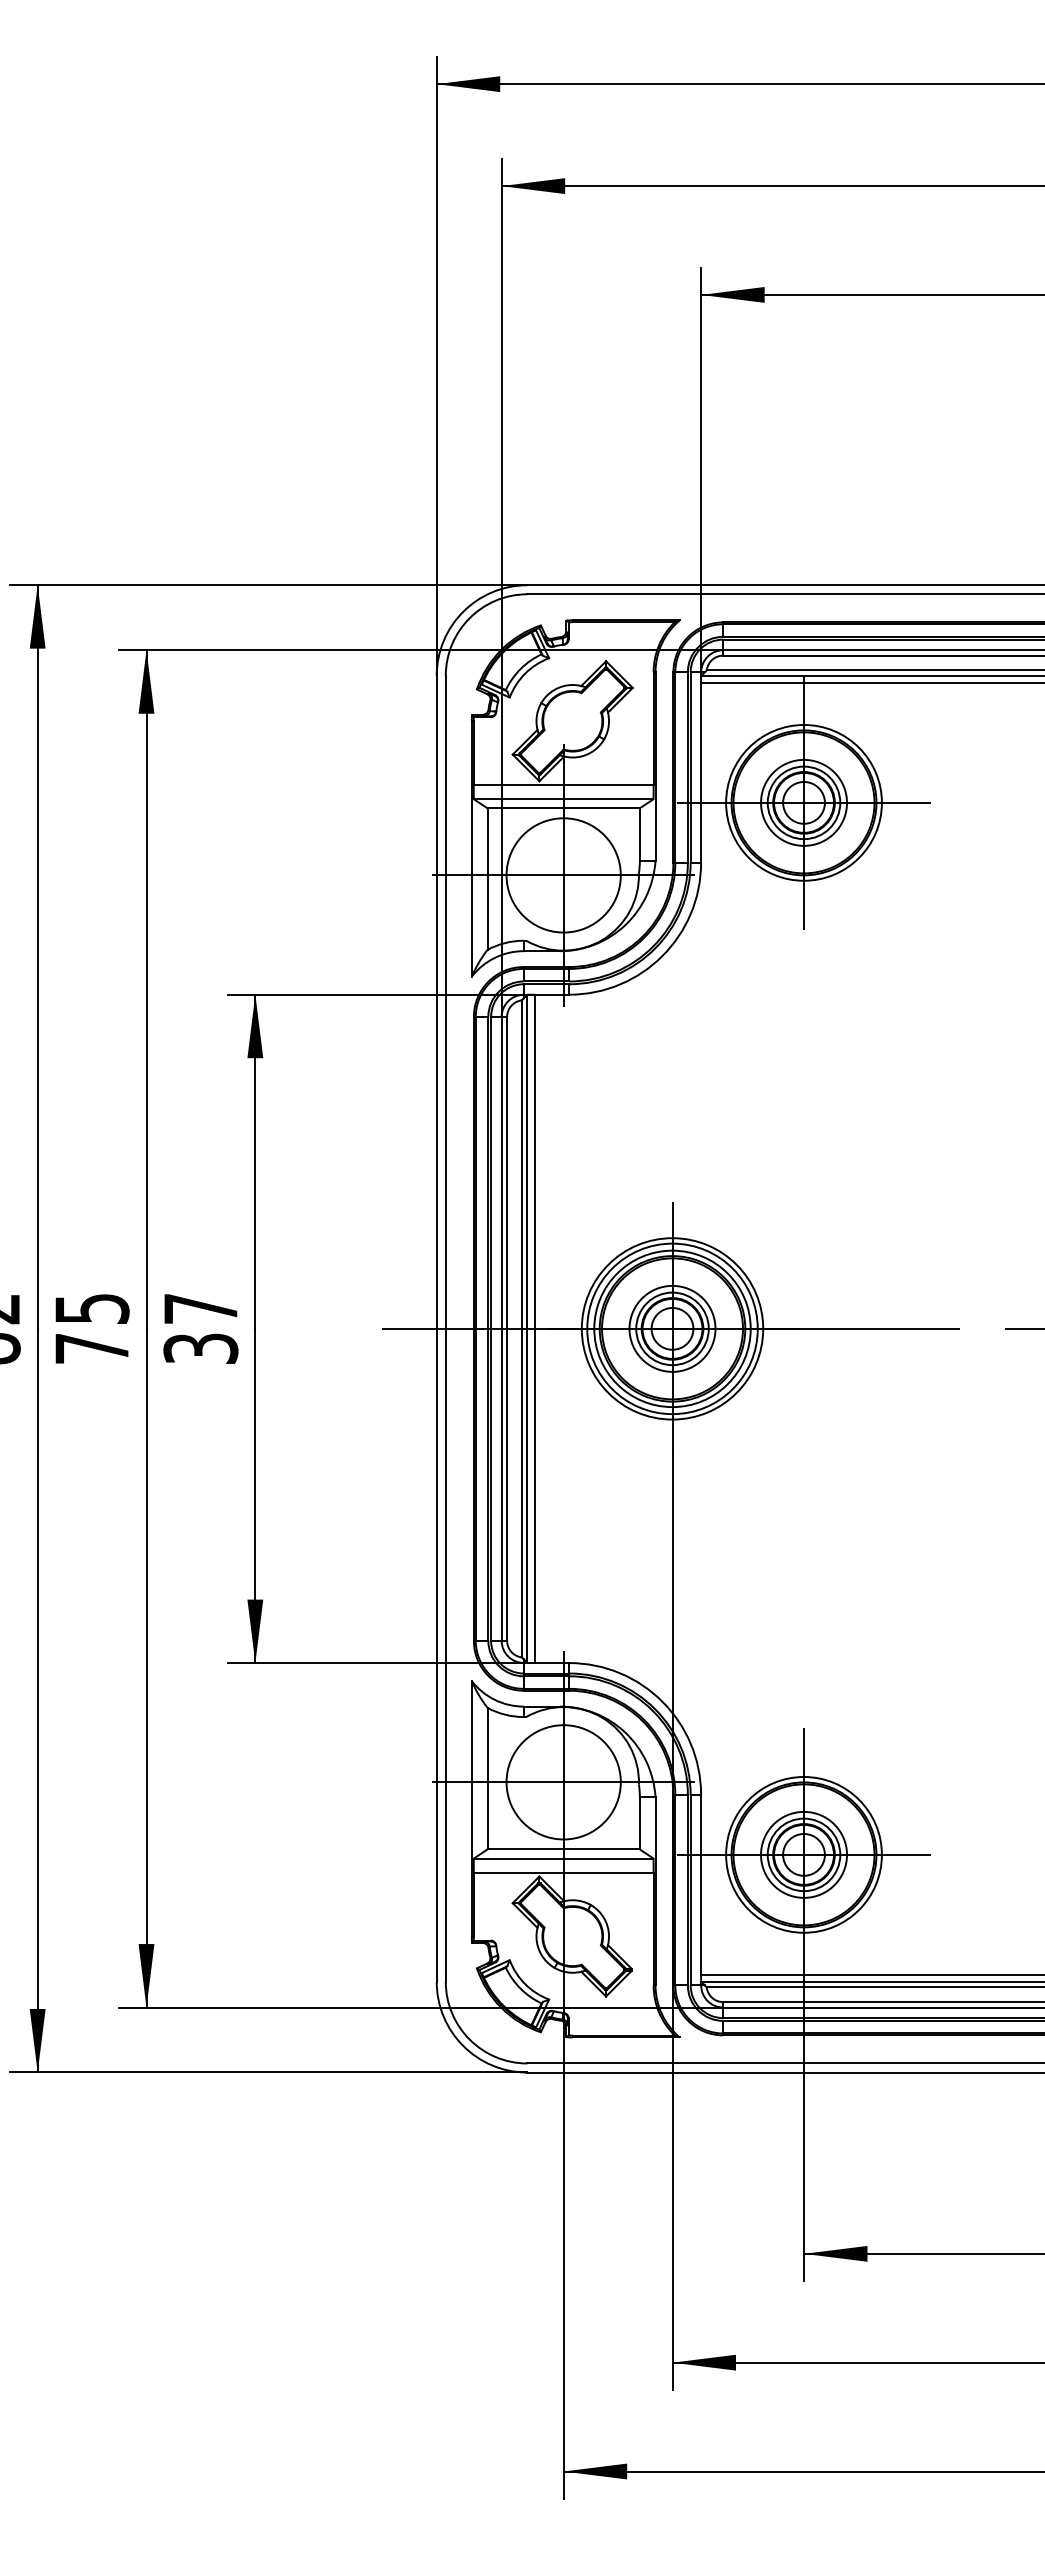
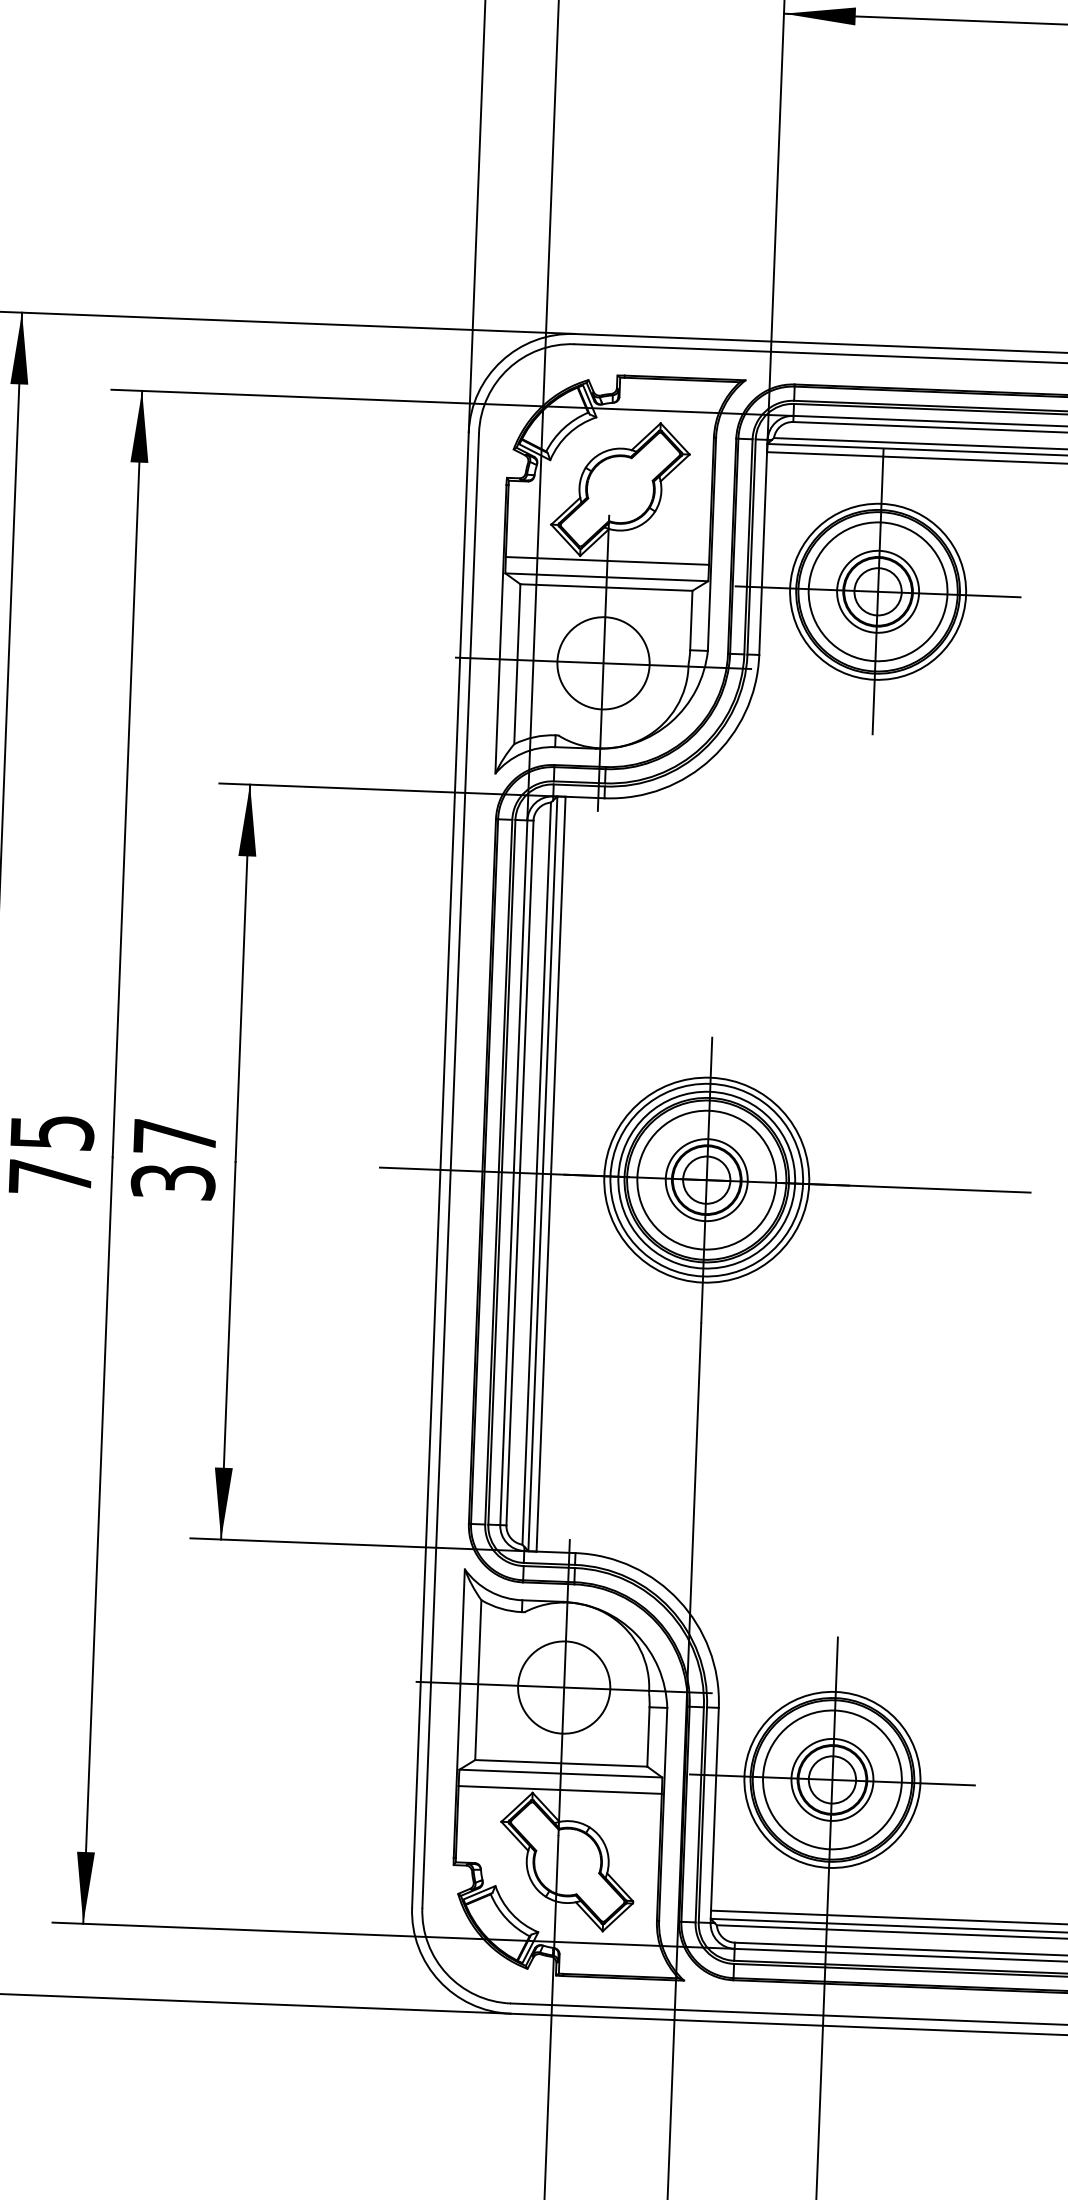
circle: (803, 802) -> (877, 591), size x1.43
circle: (563, 875) -> (603, 663), size x0.71
circle: (672, 1328) -> (706, 1179), size x1.43
circle: (563, 1782) -> (563, 1687), size x0.71
circle: (803, 1854) -> (831, 1779), size x1.43

